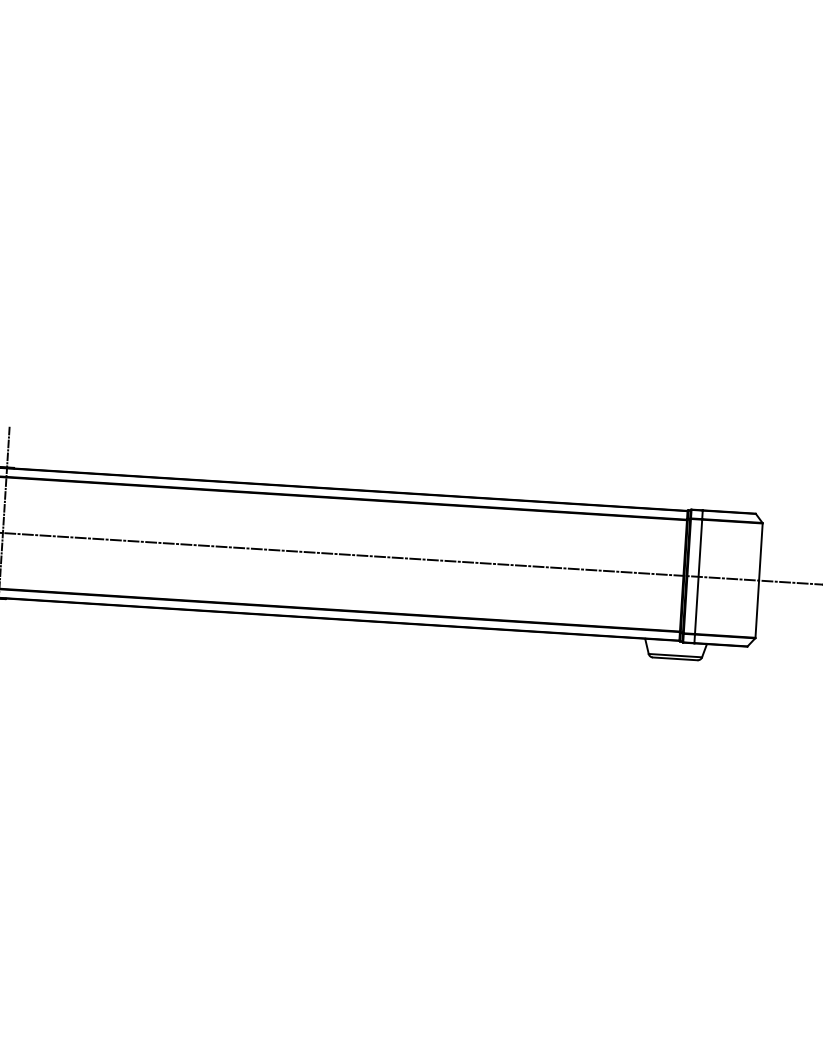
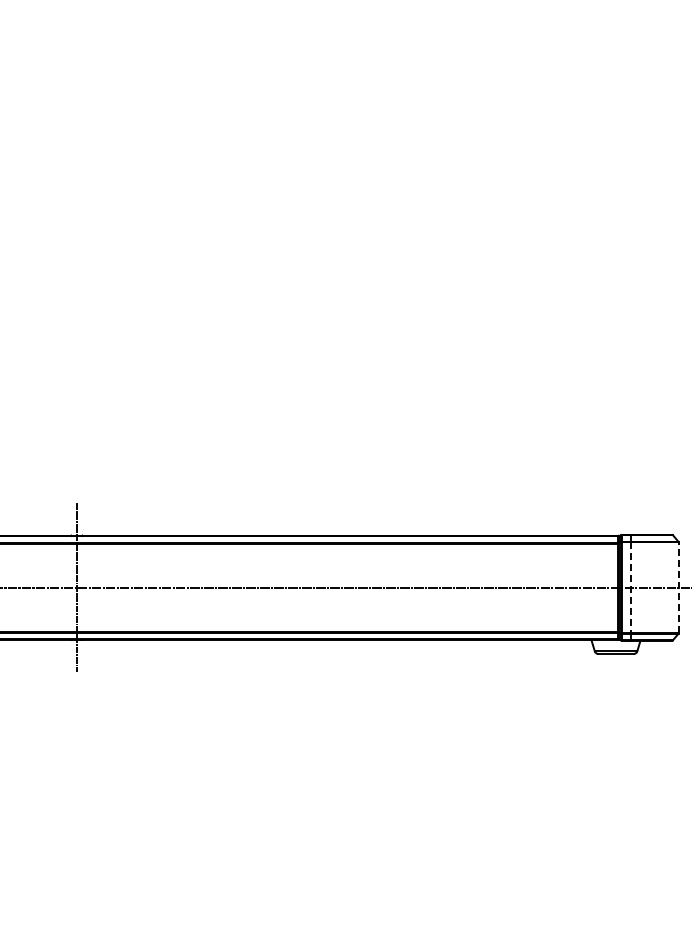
line: (698, 577) -> (630, 588), solid -> dashed
line: (758, 580) -> (678, 587), solid -> dashed

